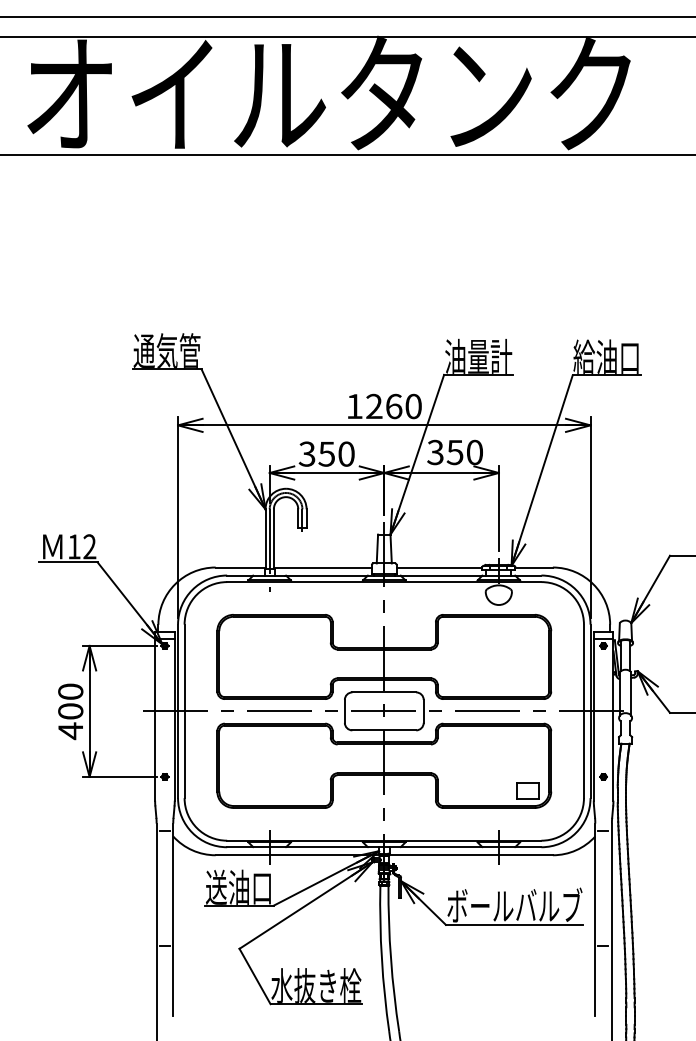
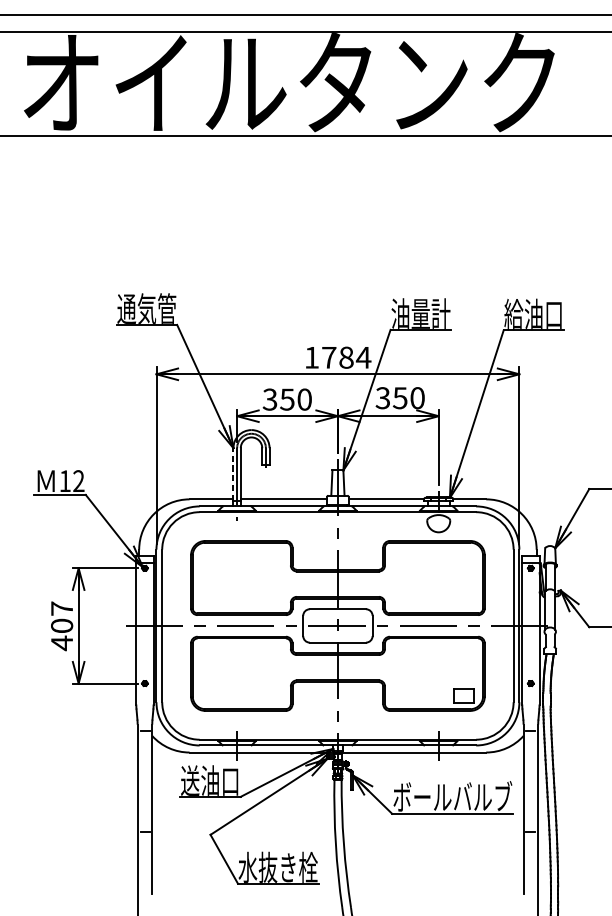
text: (394, 406) -> (346, 357), 1260 -> 1784
line: (265, 539) -> (233, 474), solid -> dashed
text: (70, 691) -> (61, 608), 400 -> 407

